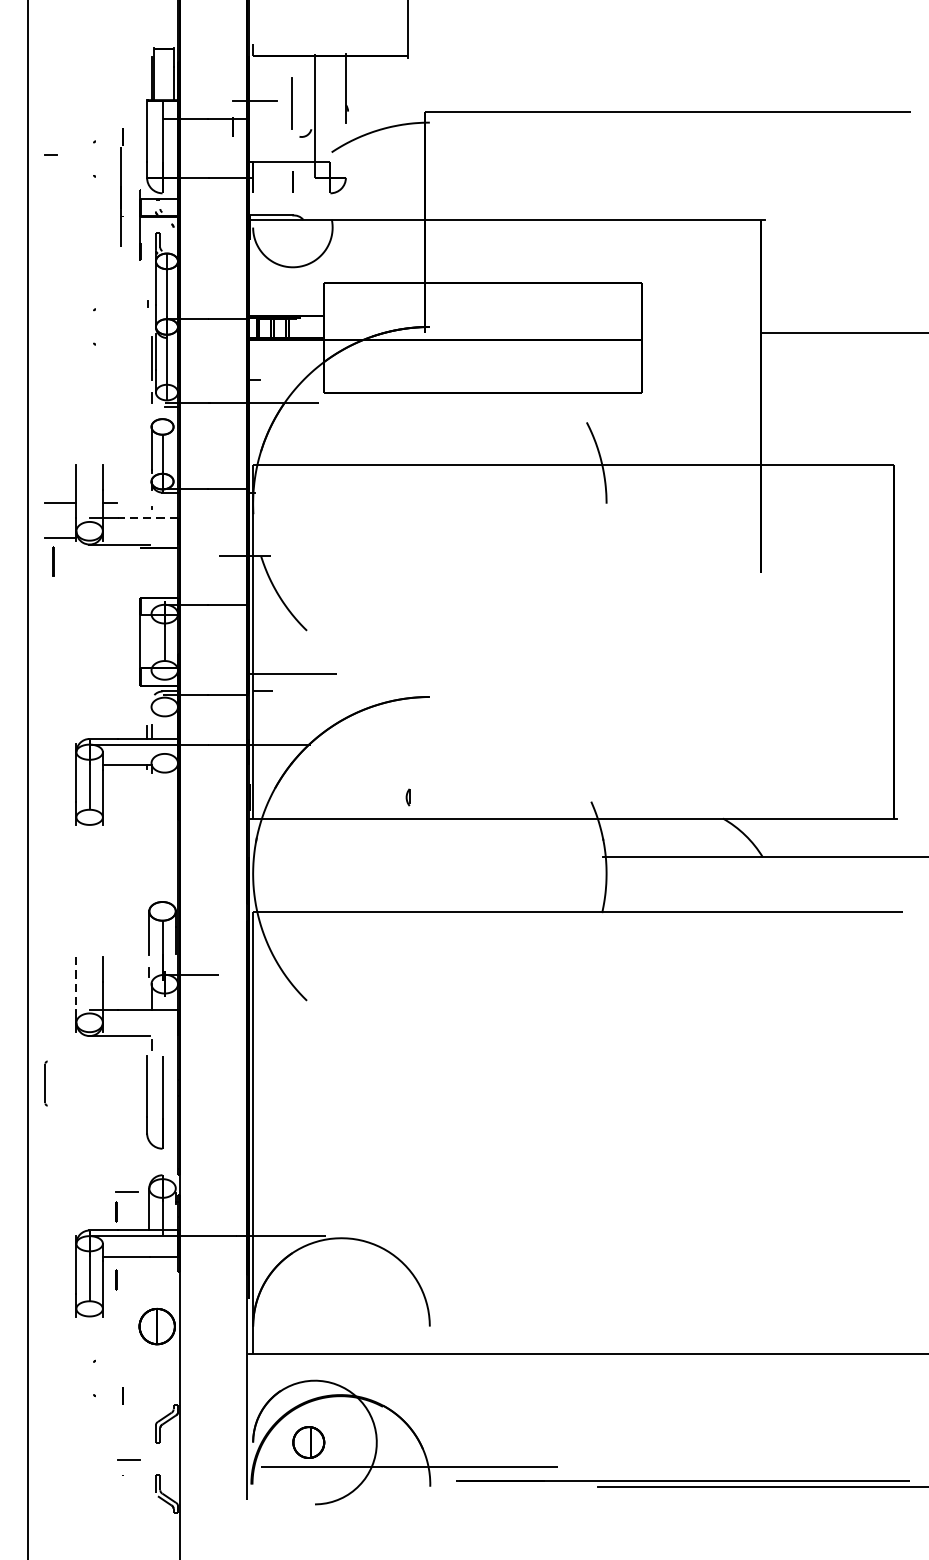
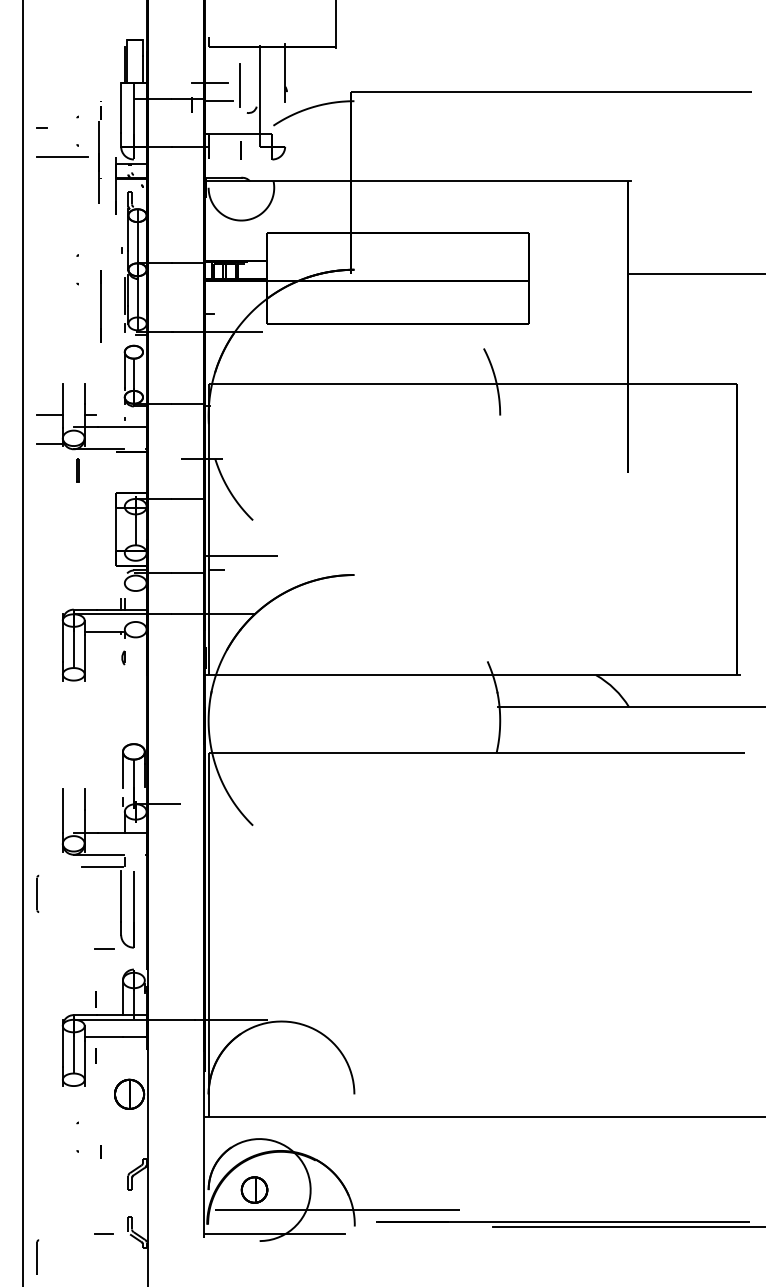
line: (265, 122) -> (218, 101), added
line: (75, 189) -> (62, 156), added
line: (122, 371) -> (100, 306), added
line: (148, 518) -> (122, 427), dashed -> solid
line: (52, 561) -> (77, 470), moved
part: (408, 796) -> (123, 657), moved
line: (75, 983) -> (62, 811), dashed -> solid
line: (124, 1050) -> (102, 866), added
line: (126, 1192) -> (104, 948), moved
line: (128, 1460) -> (103, 1233), moved
line: (332, 1495) -> (274, 1233), added
part: (45, 1523) -> (37, 1256), added

